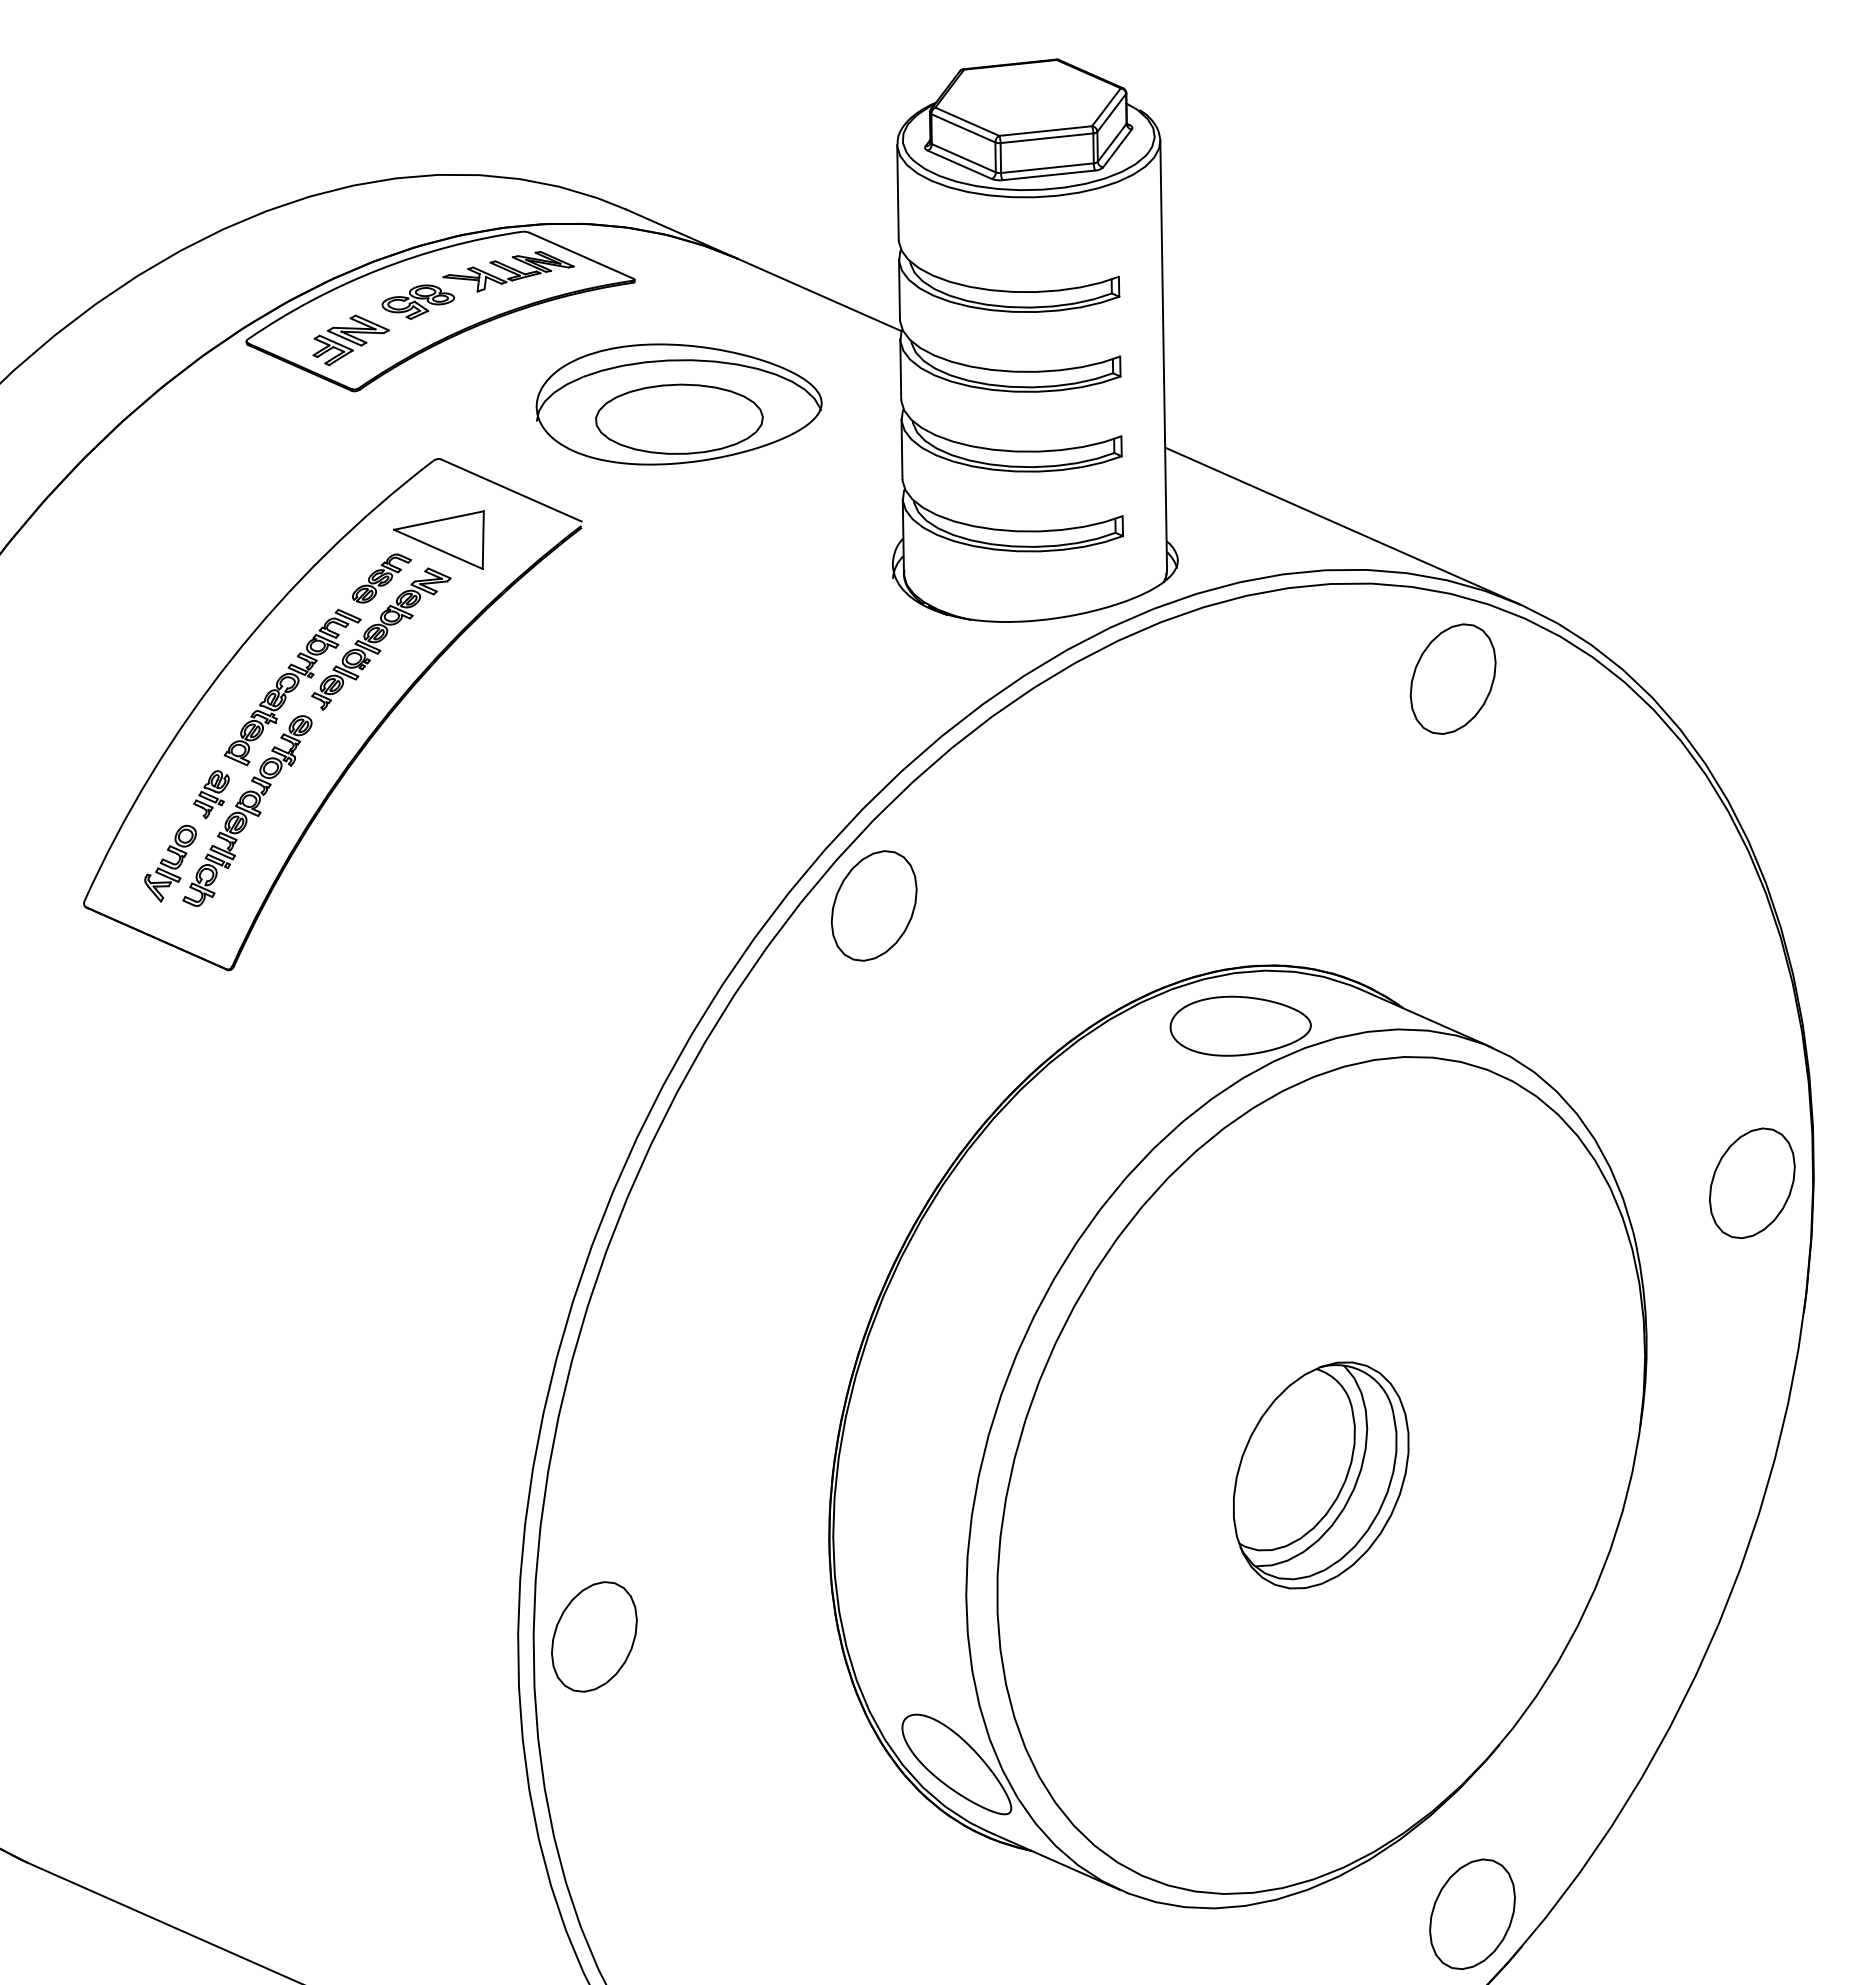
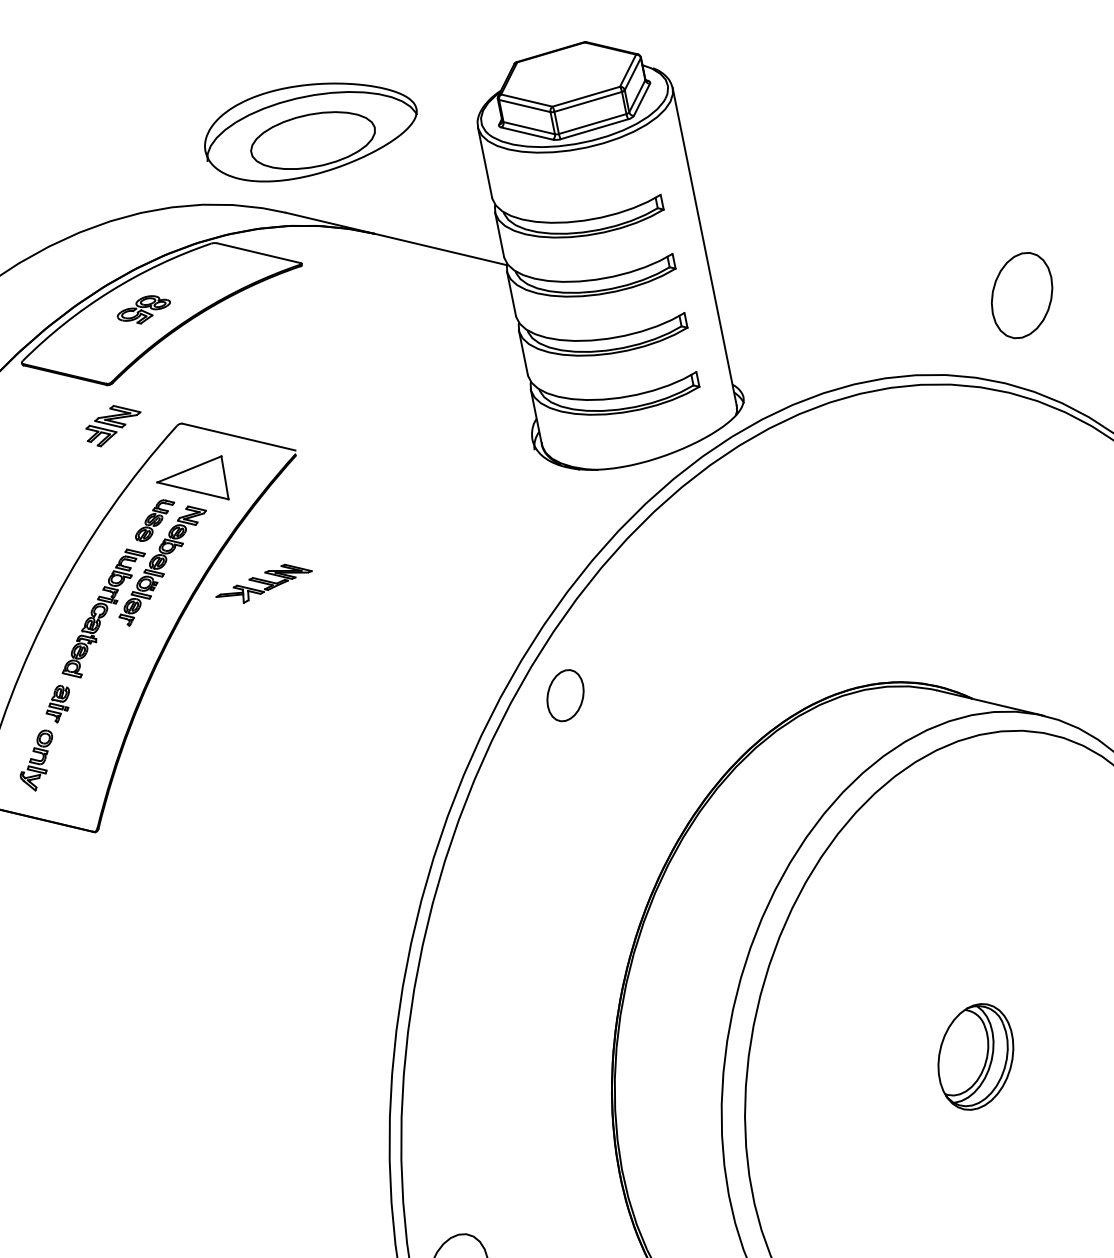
part: (508, 271) -> (264, 583), moved
part: (350, 340) -> (113, 425), moved
part: (678, 404) -> (310, 129), moved
line: (1342, 525) -> (860, 348), removed
part: (1452, 678) -> (1021, 295), moved
part: (247, 810) -> (87, 711), removed
part: (873, 905) -> (565, 695), size x0.6
part: (1240, 1025) -> (854, 734), removed
part: (1321, 1475) -> (976, 1056), size x0.6

